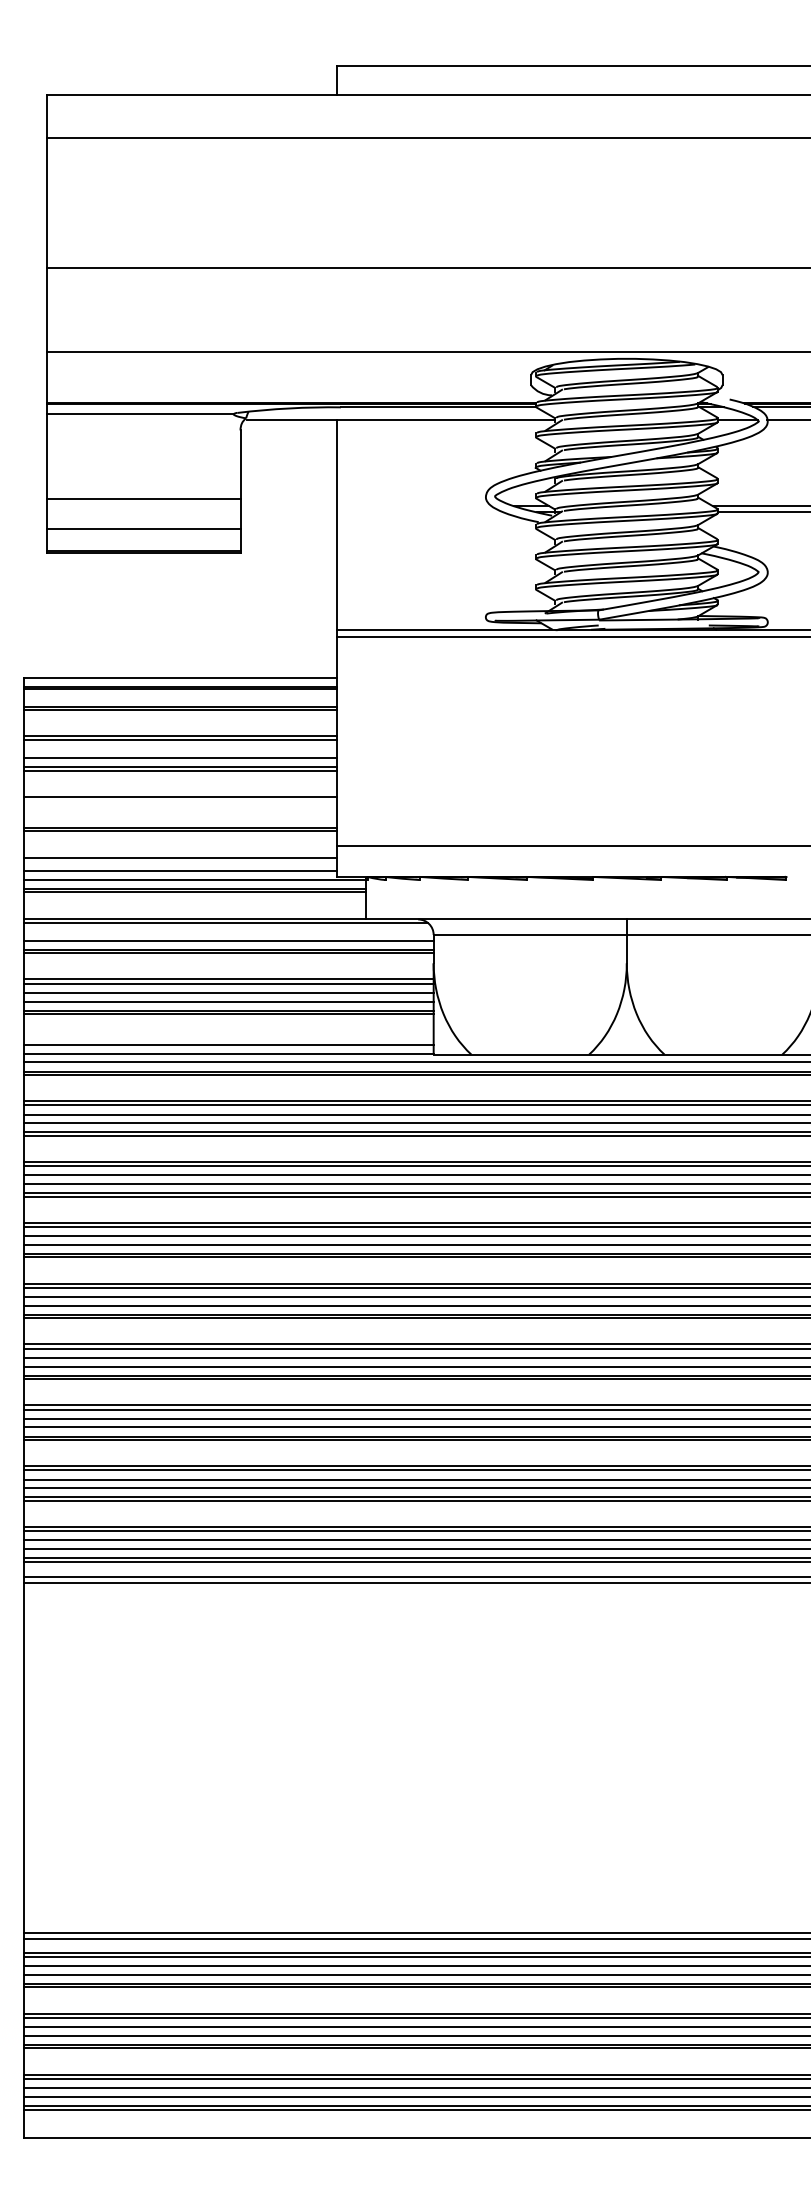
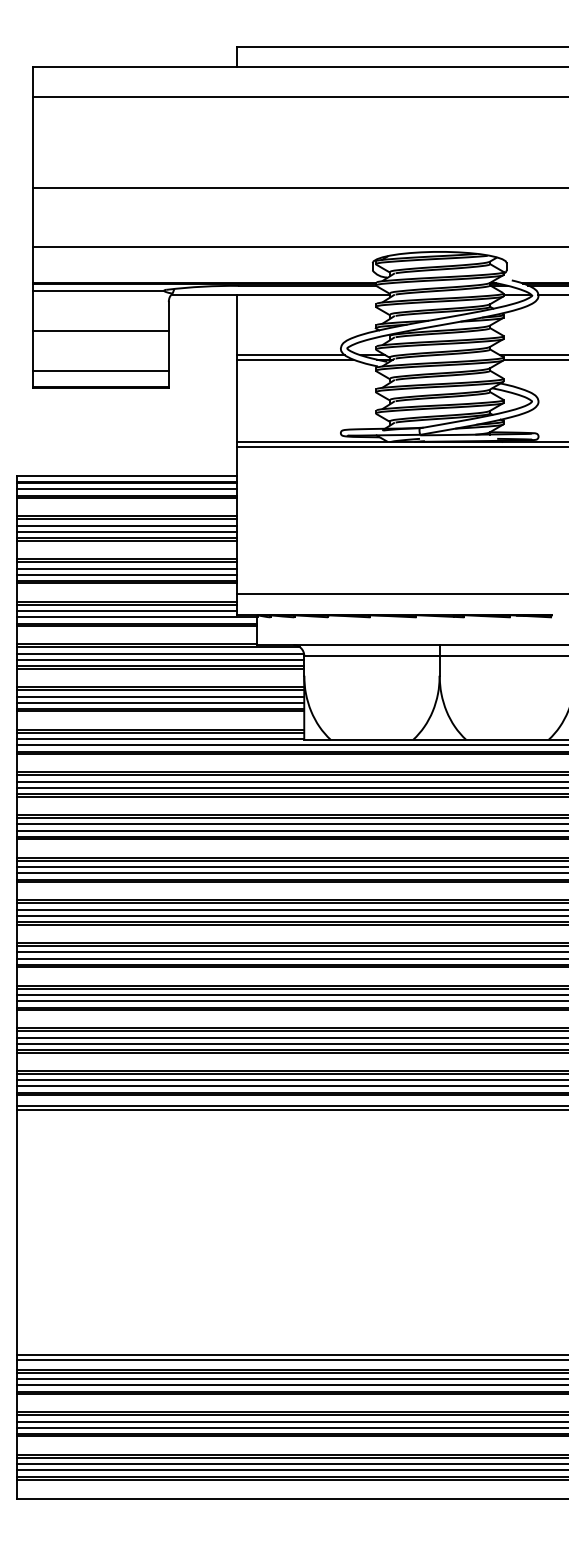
line: (143, 498) -> (100, 330), moved
line: (414, 506) -> (290, 355), added
line: (420, 512) -> (295, 359), added
line: (180, 697) -> (126, 489), added
line: (180, 749) -> (126, 525), added
line: (180, 801) -> (126, 562), added
line: (180, 810) -> (126, 568), added
line: (180, 819) -> (126, 574), added
line: (180, 862) -> (126, 605), added
line: (228, 932) -> (160, 654), added
line: (228, 1040) -> (160, 729), added

